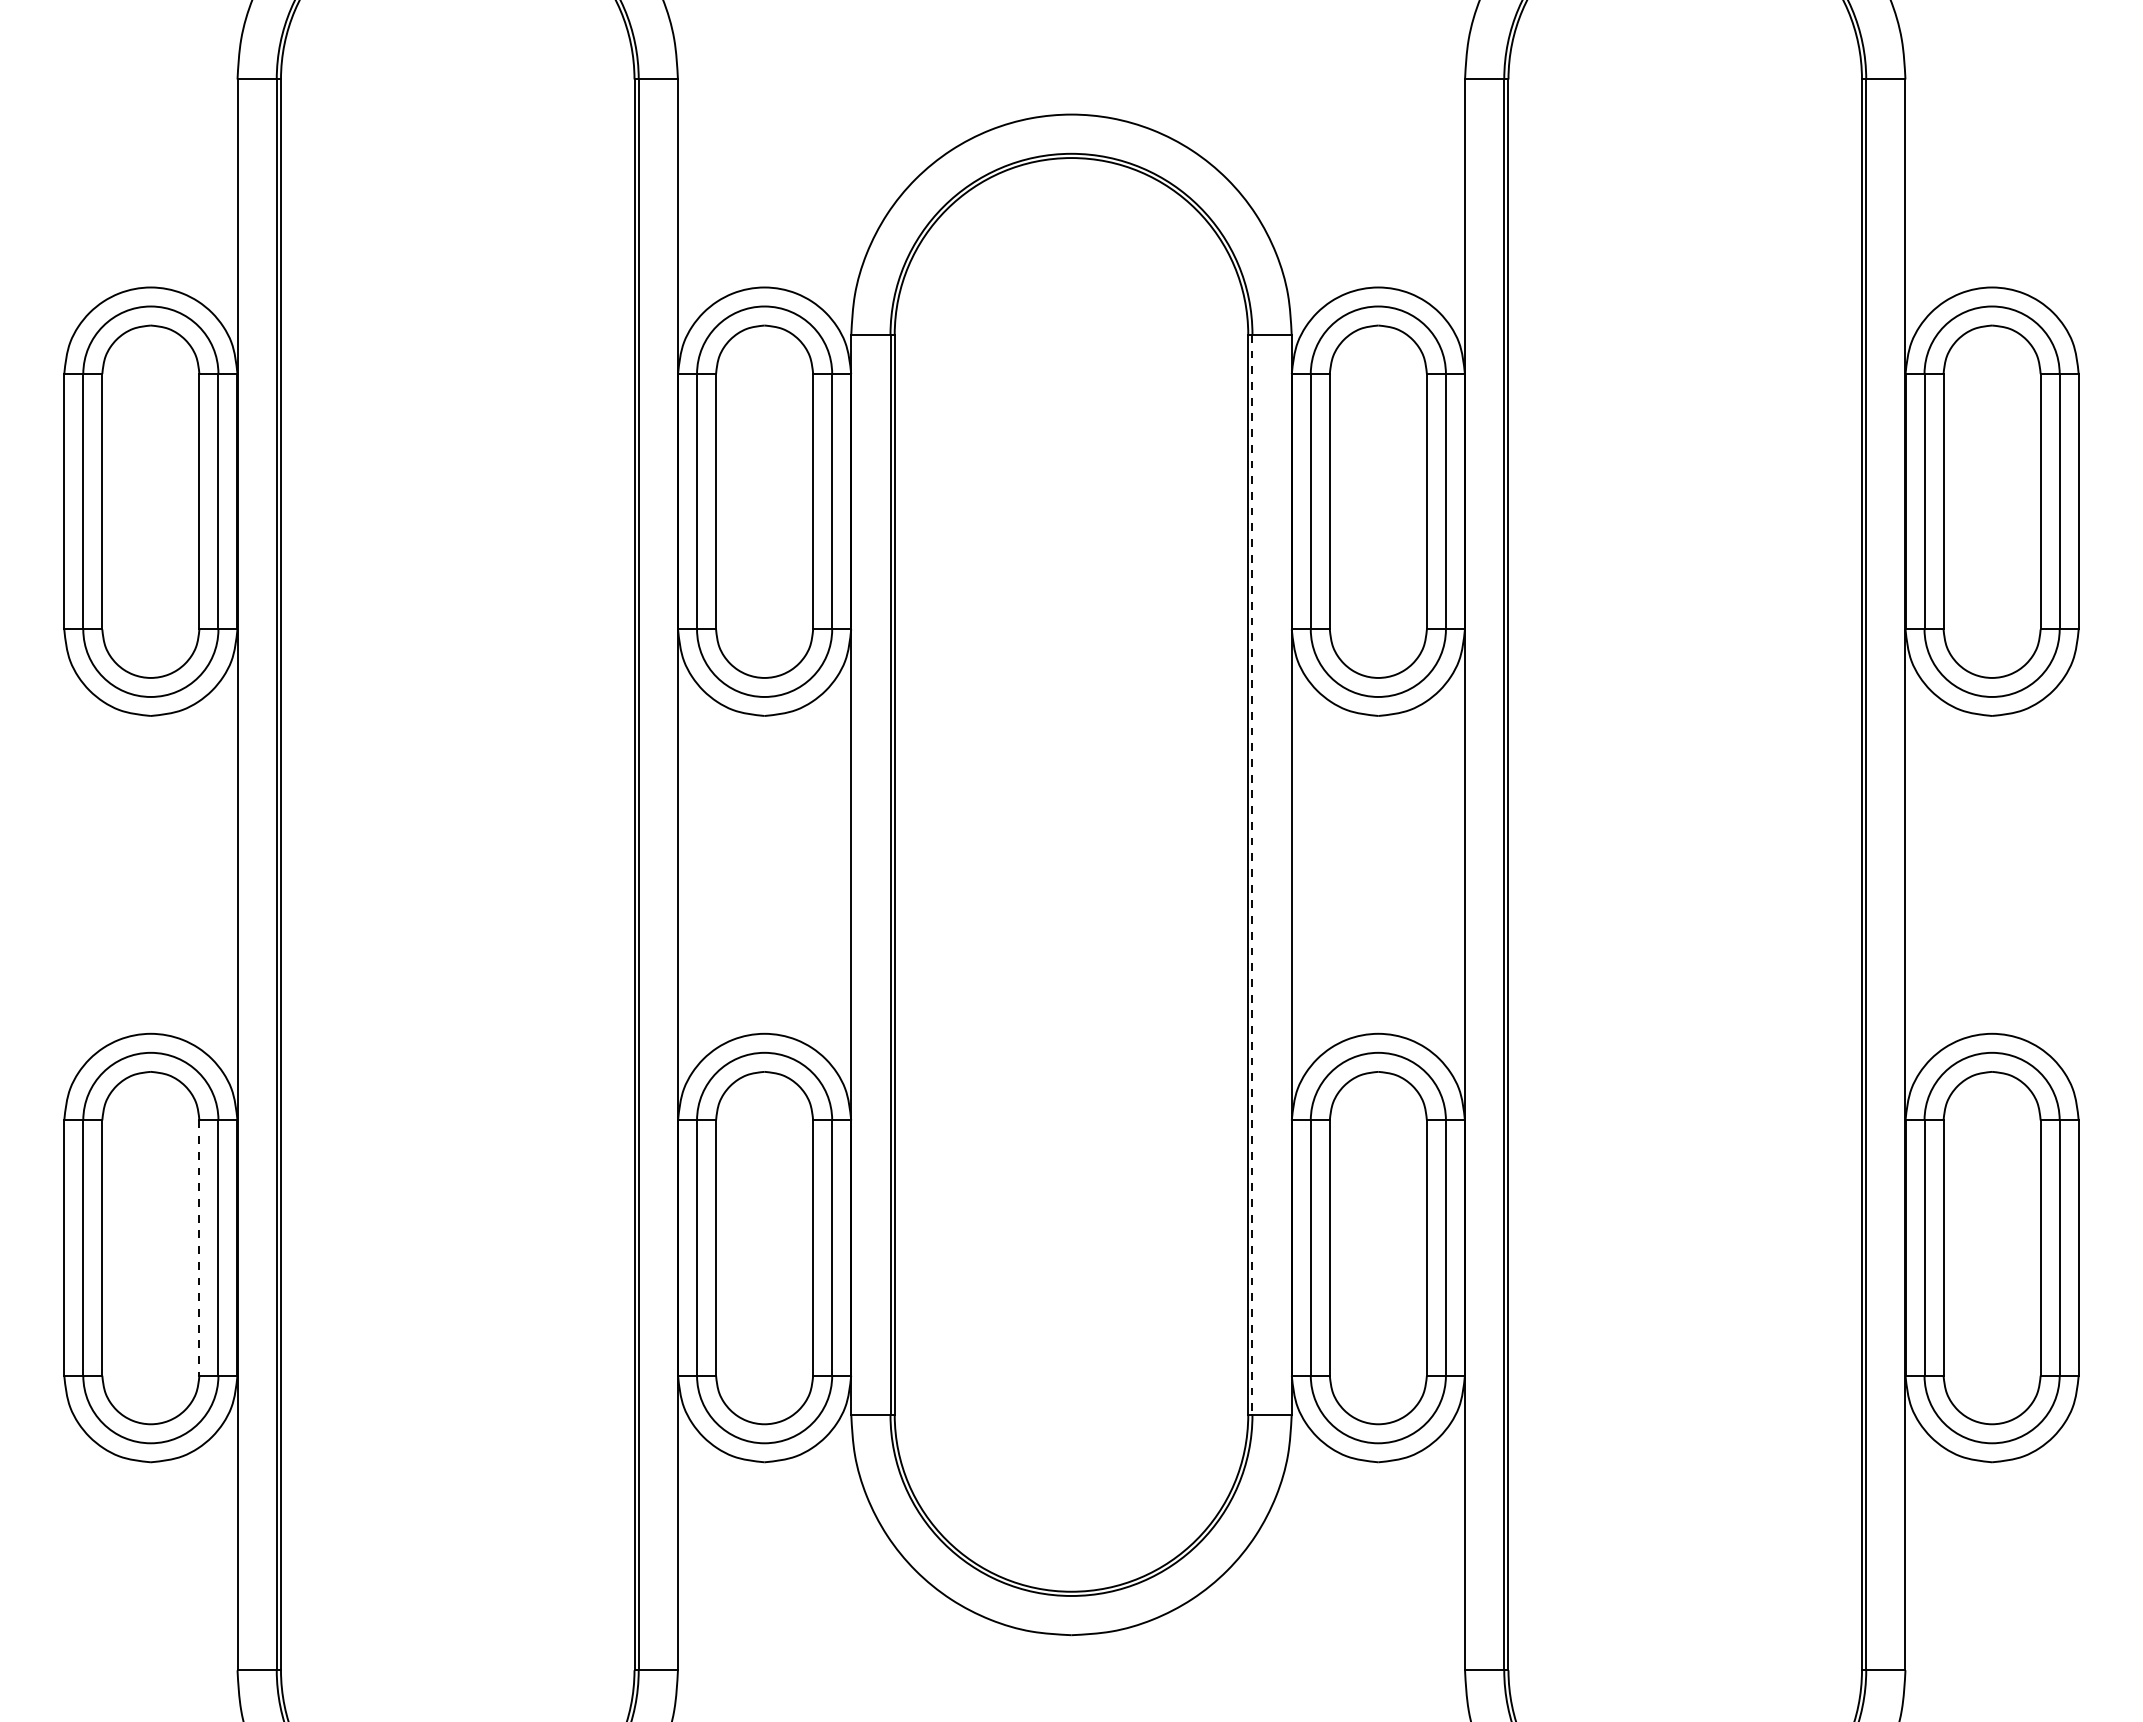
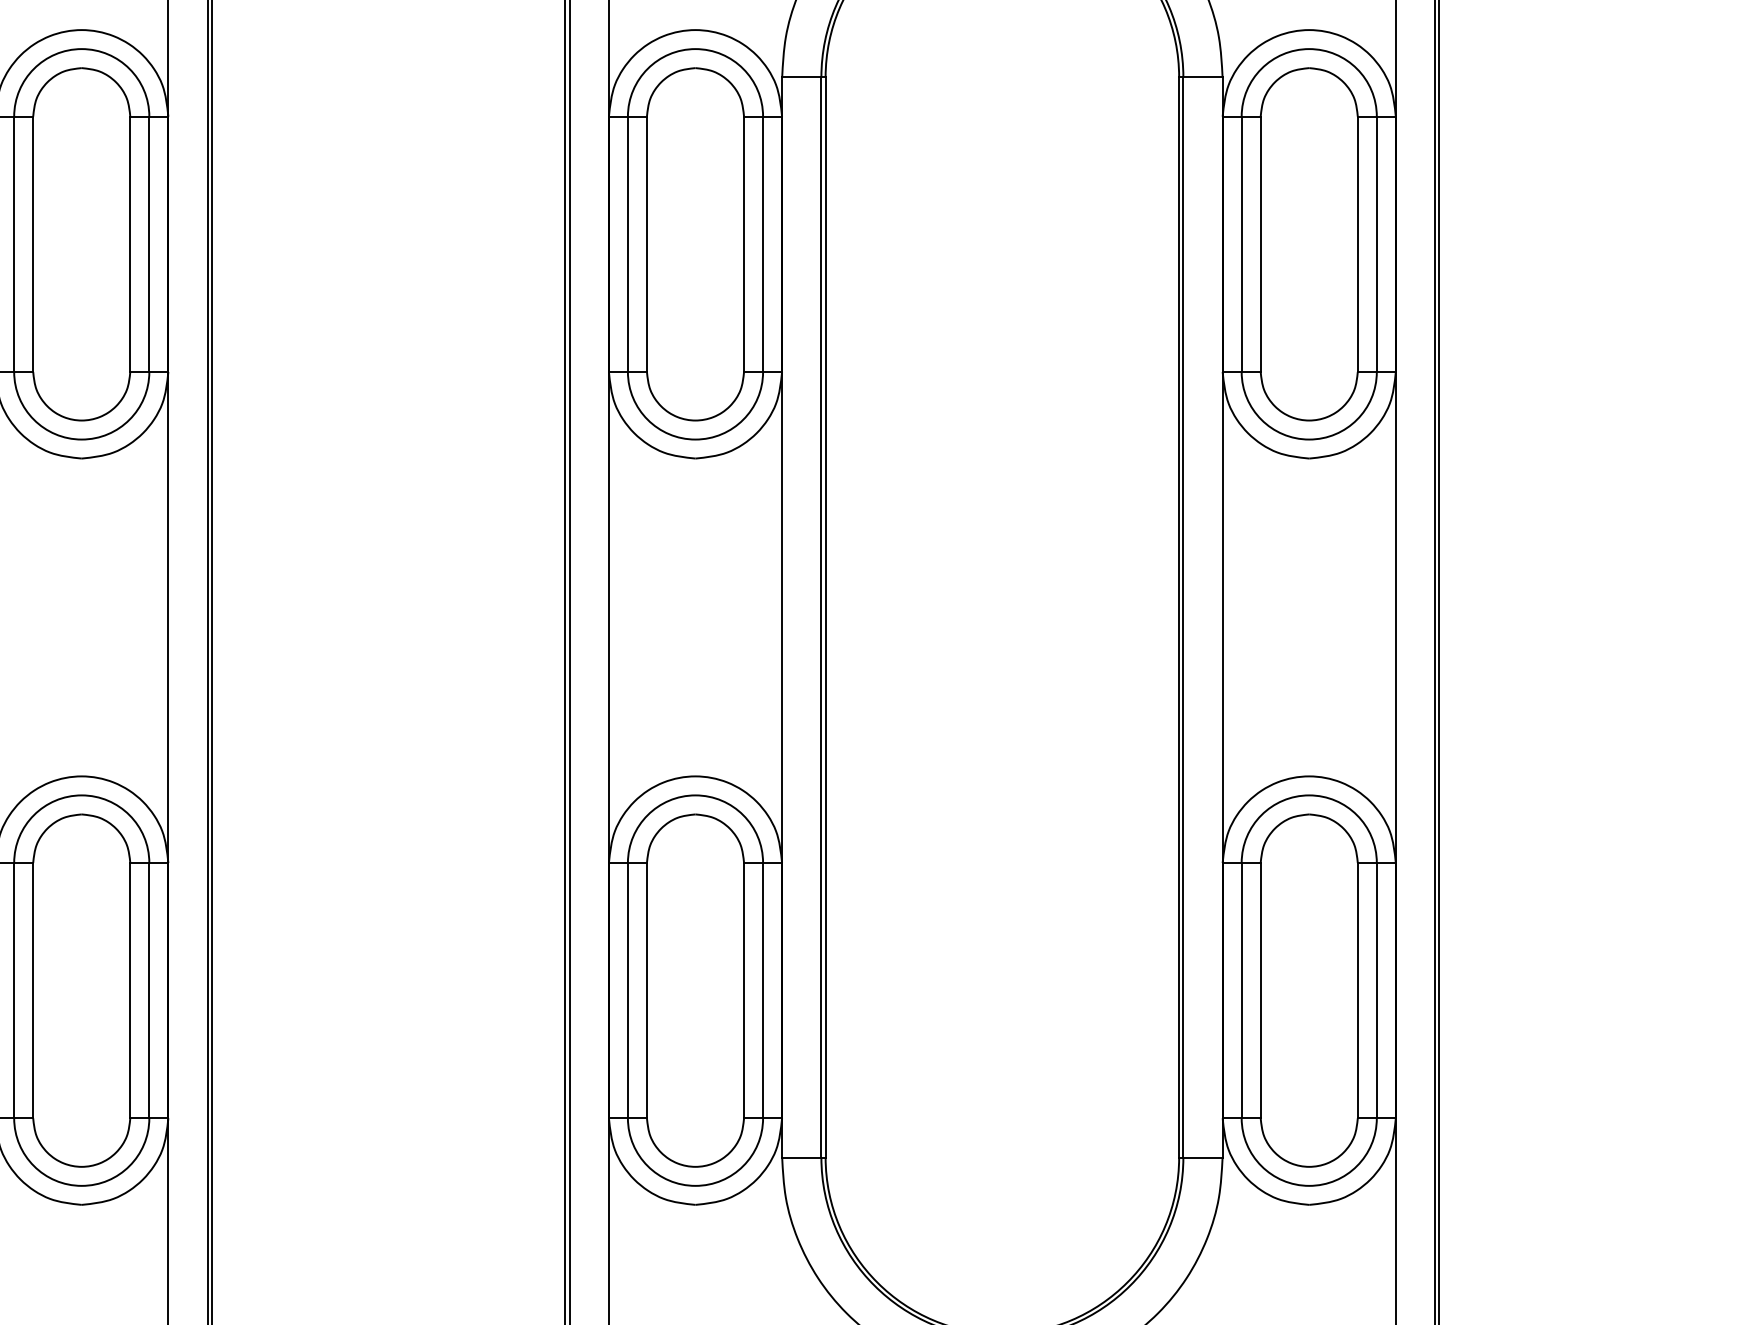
line: (1252, 875) -> (1183, 618), dashed -> solid
line: (199, 1248) -> (130, 991), dashed -> solid

